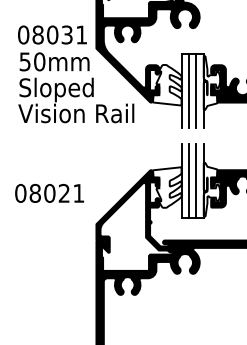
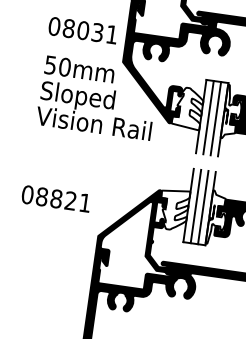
text: (52, 34) -> (83, 30), moved
text: (49, 193) -> (56, 198), 08021 -> 08821

